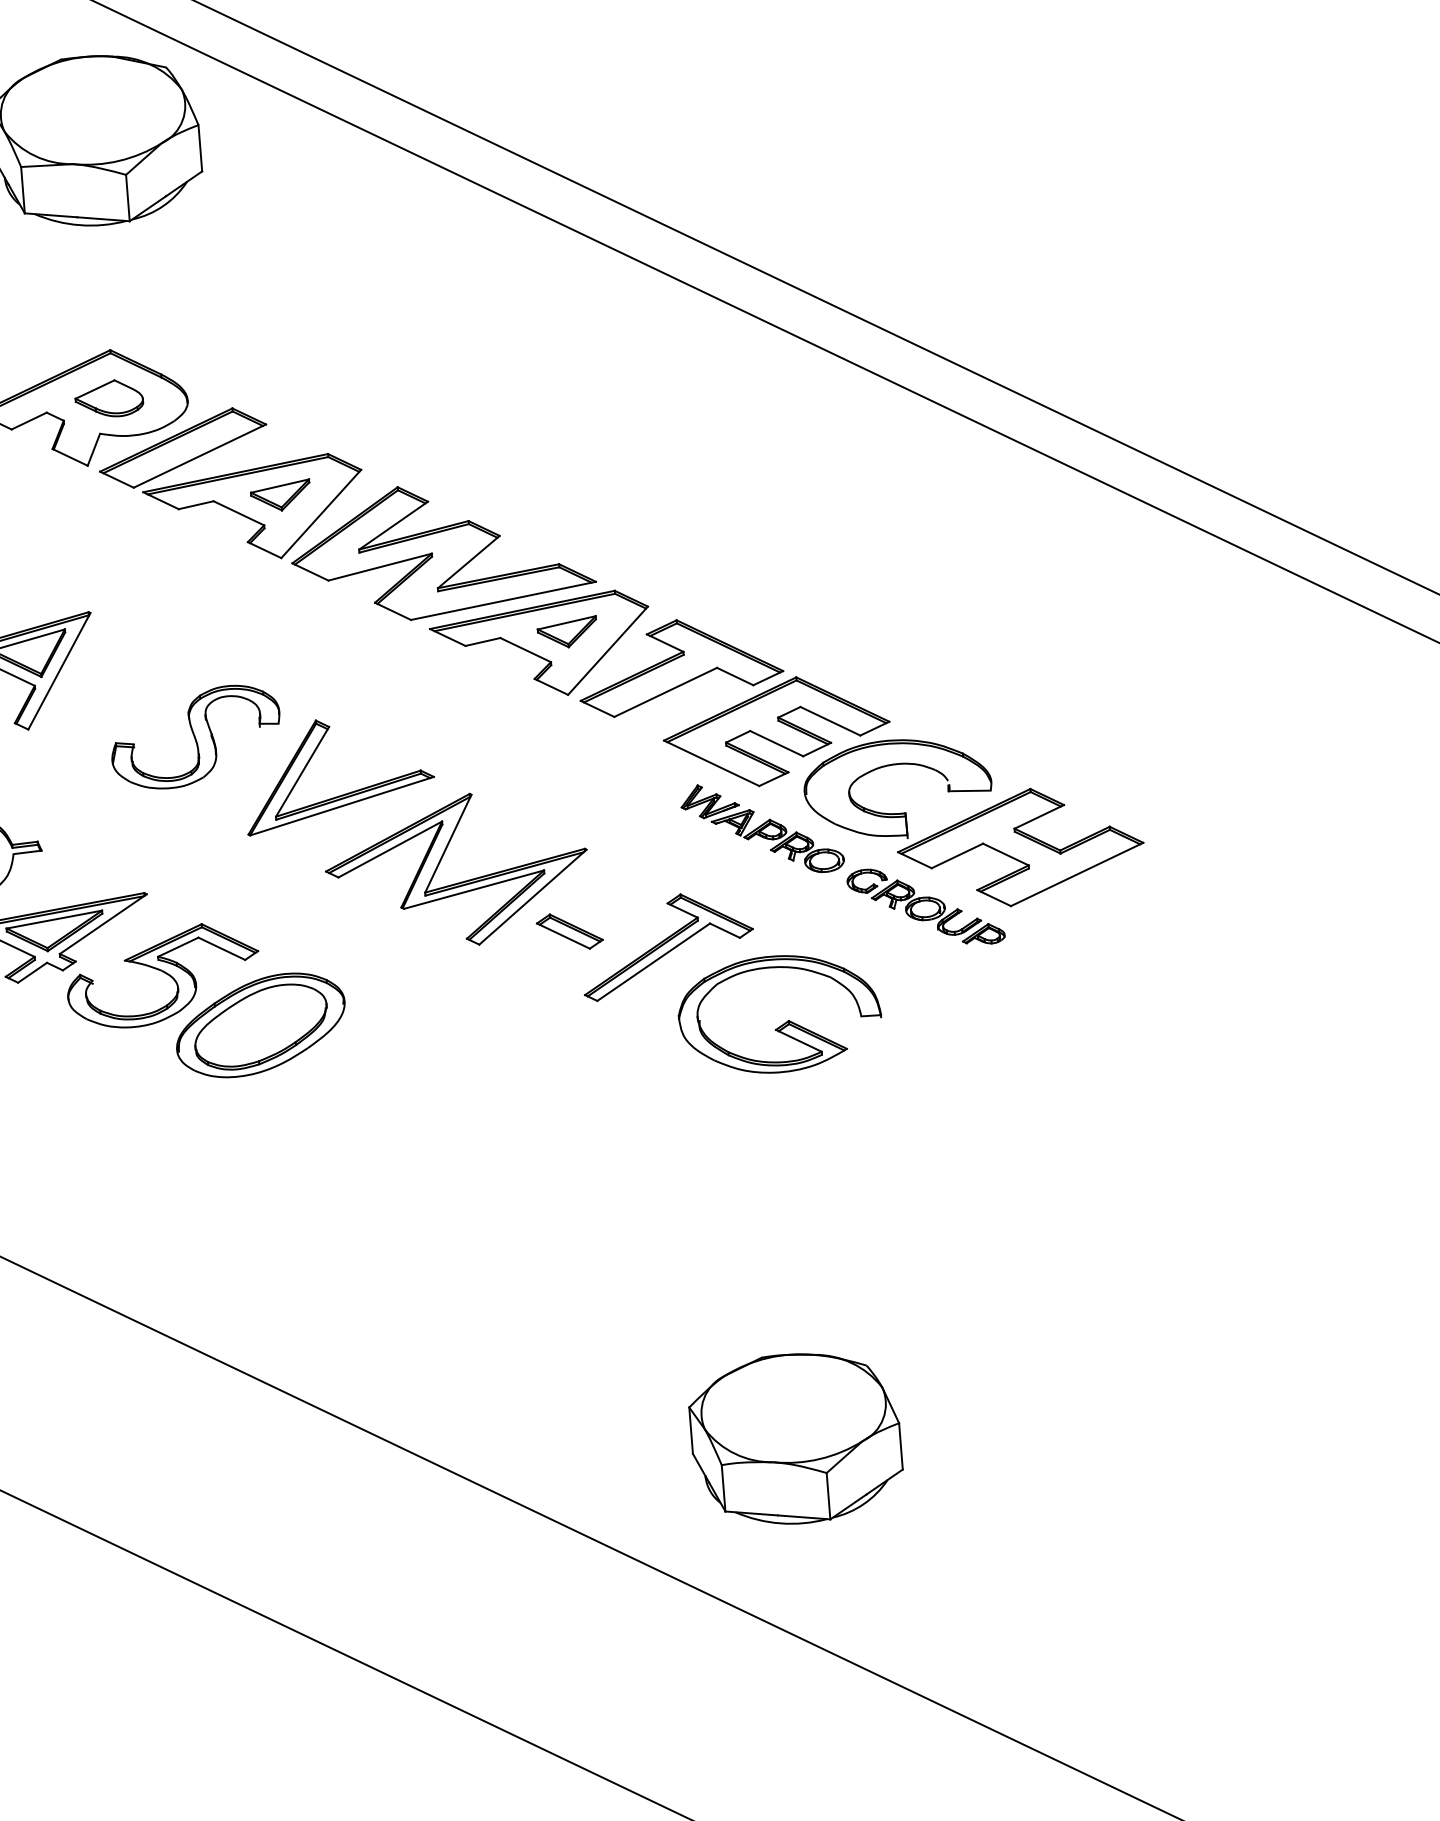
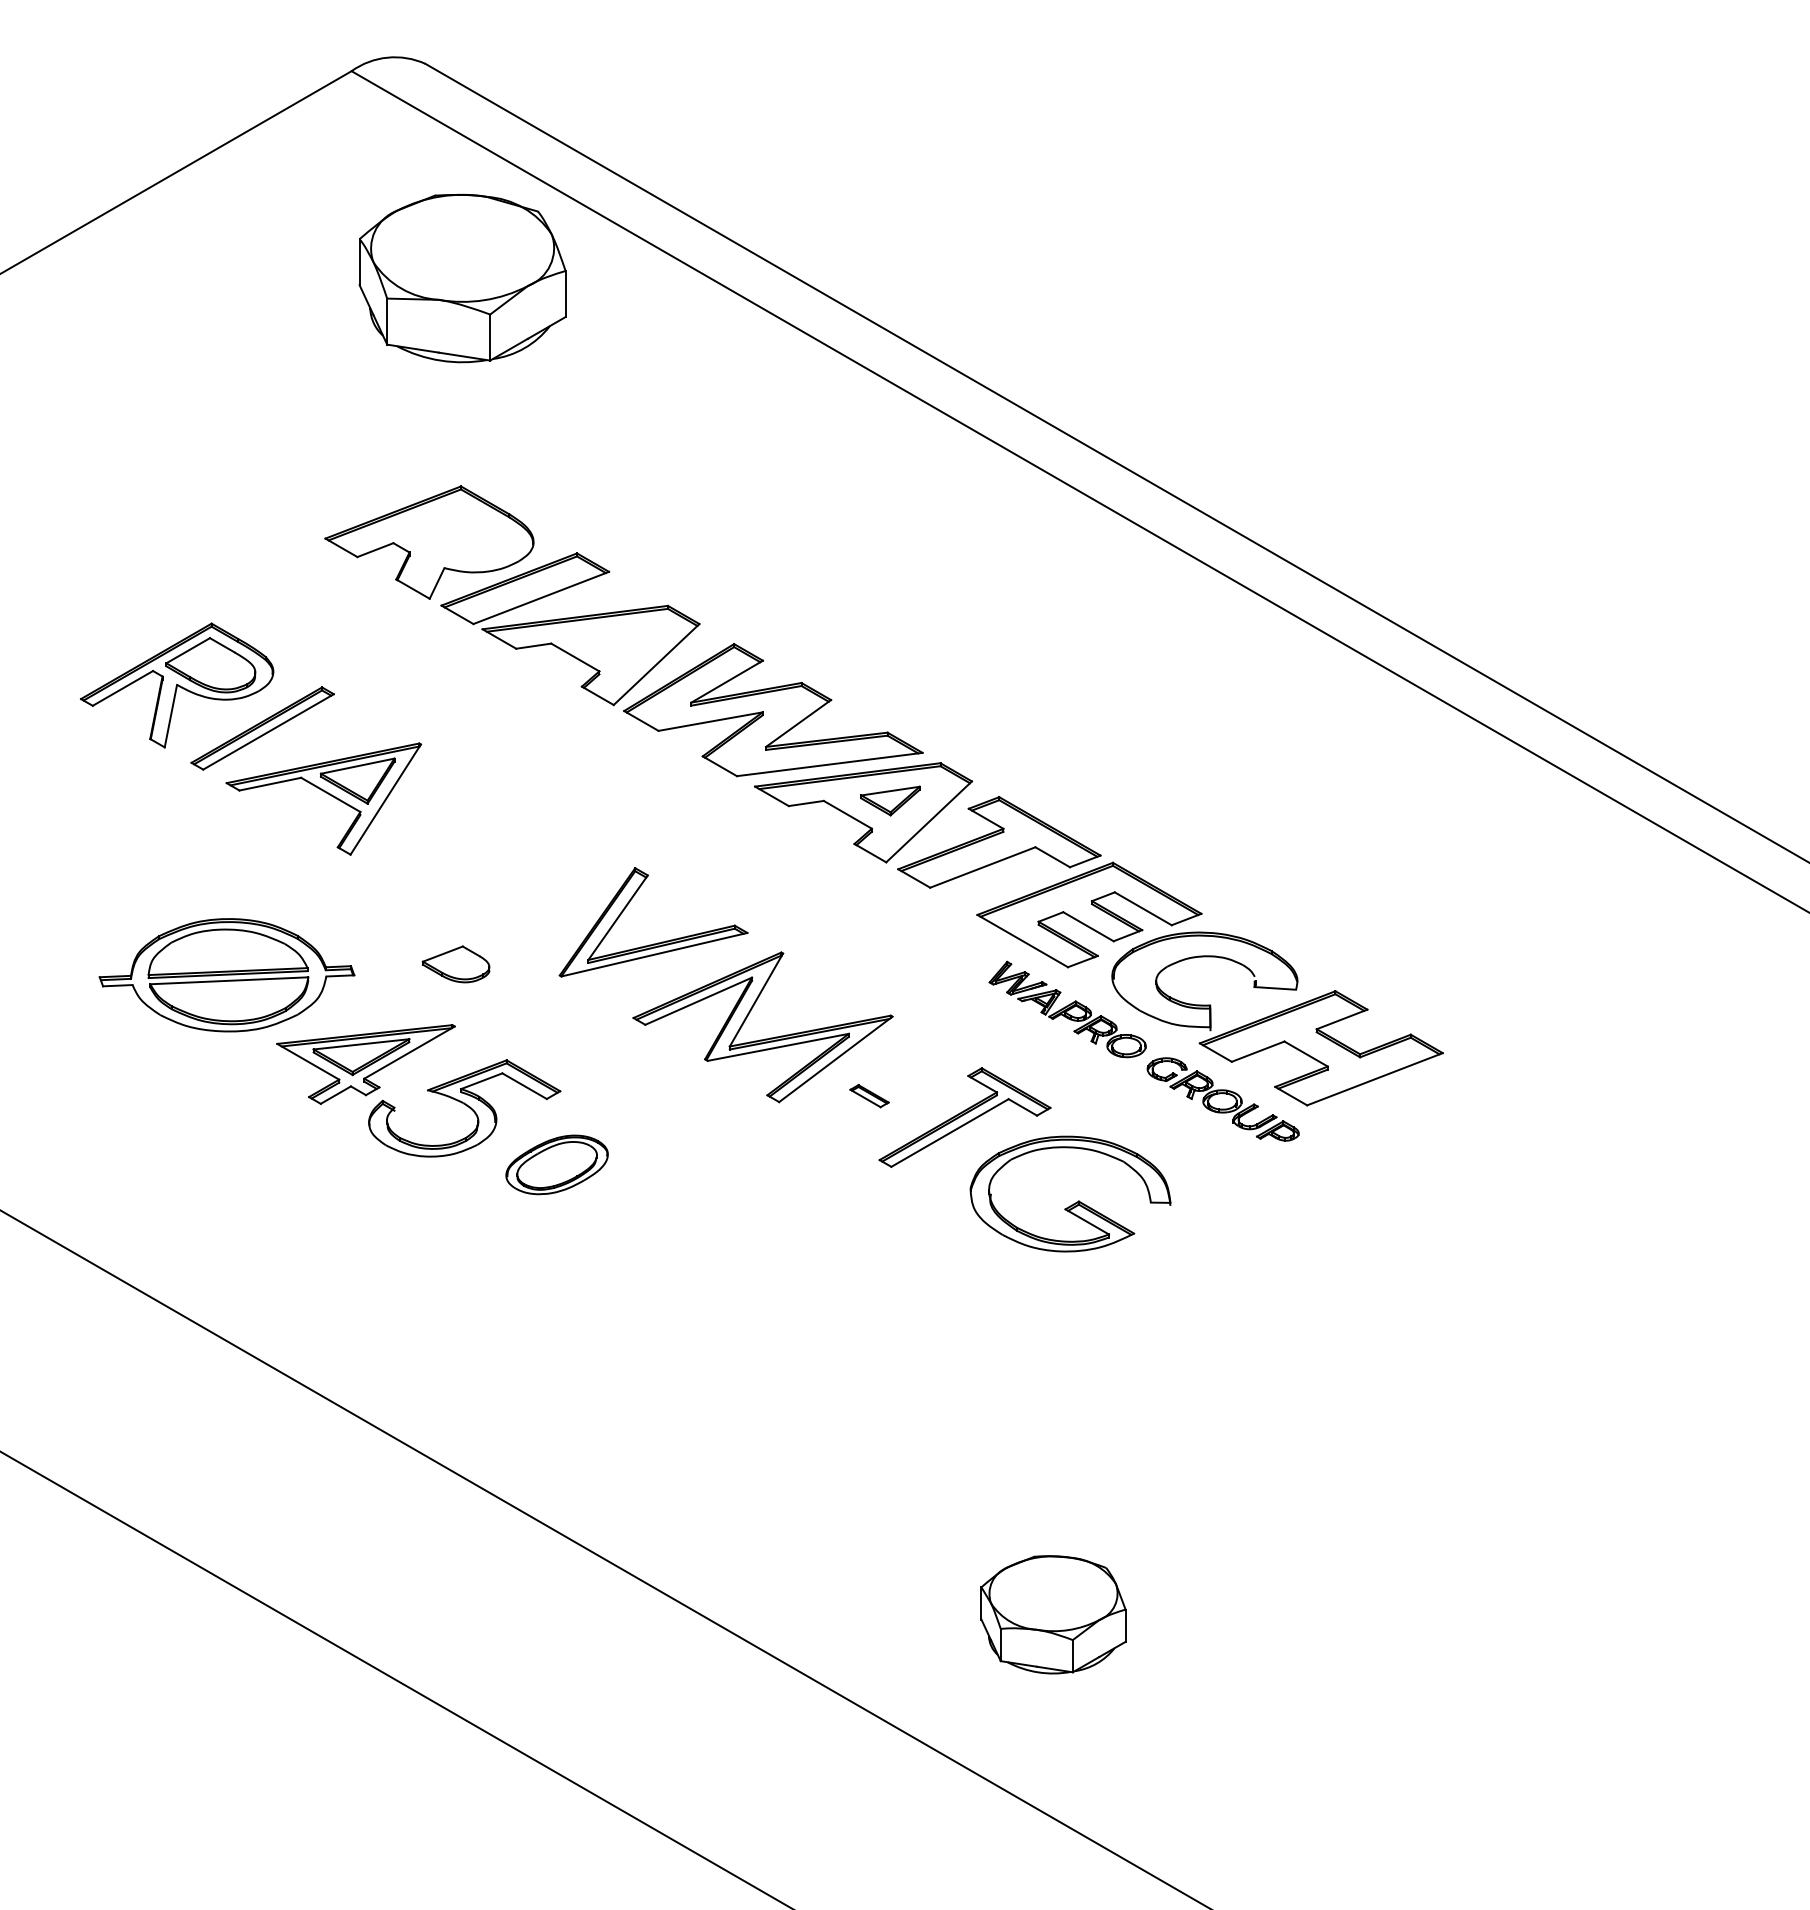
part: (108, 399) -> (455, 964), moved
part: (280, 495) -> (617, 643), removed
part: (195, 737) -> (515, 875), removed
part: (569, 930) -> (869, 1095), size x0.6
part: (260, 1025) -> (556, 1164), size x0.6
part: (795, 1438) -> (1053, 1614), size x0.7

